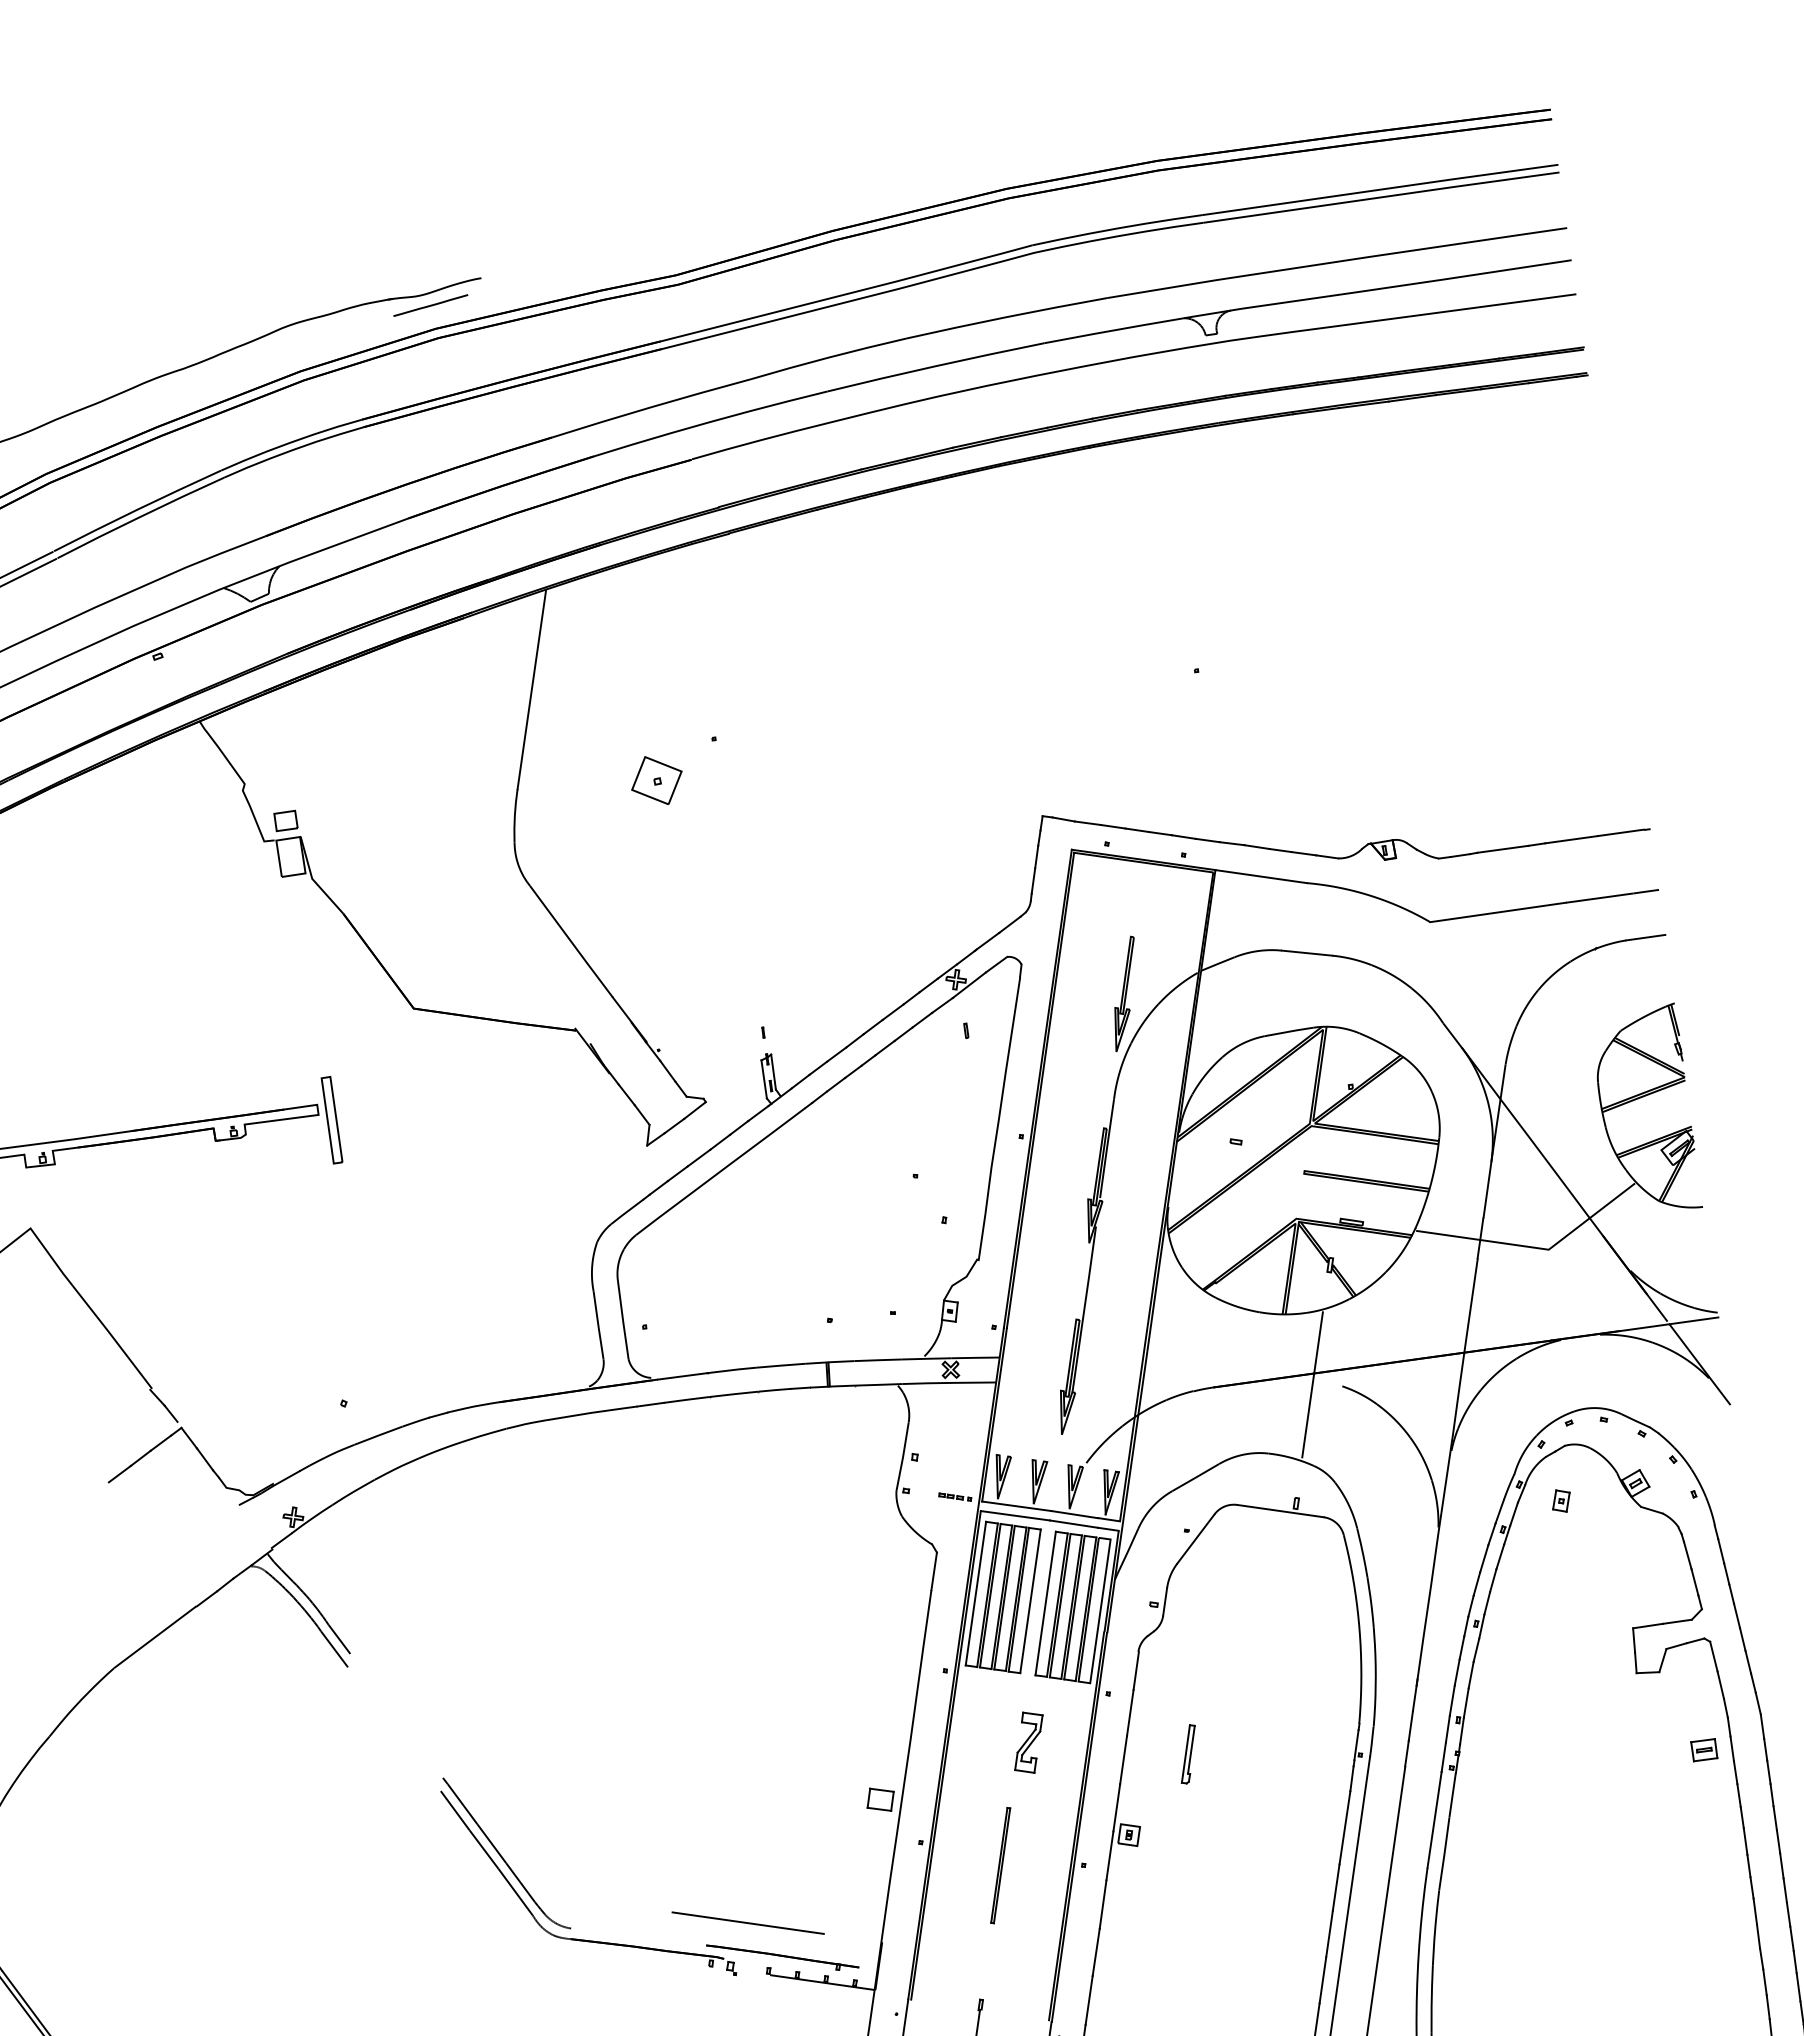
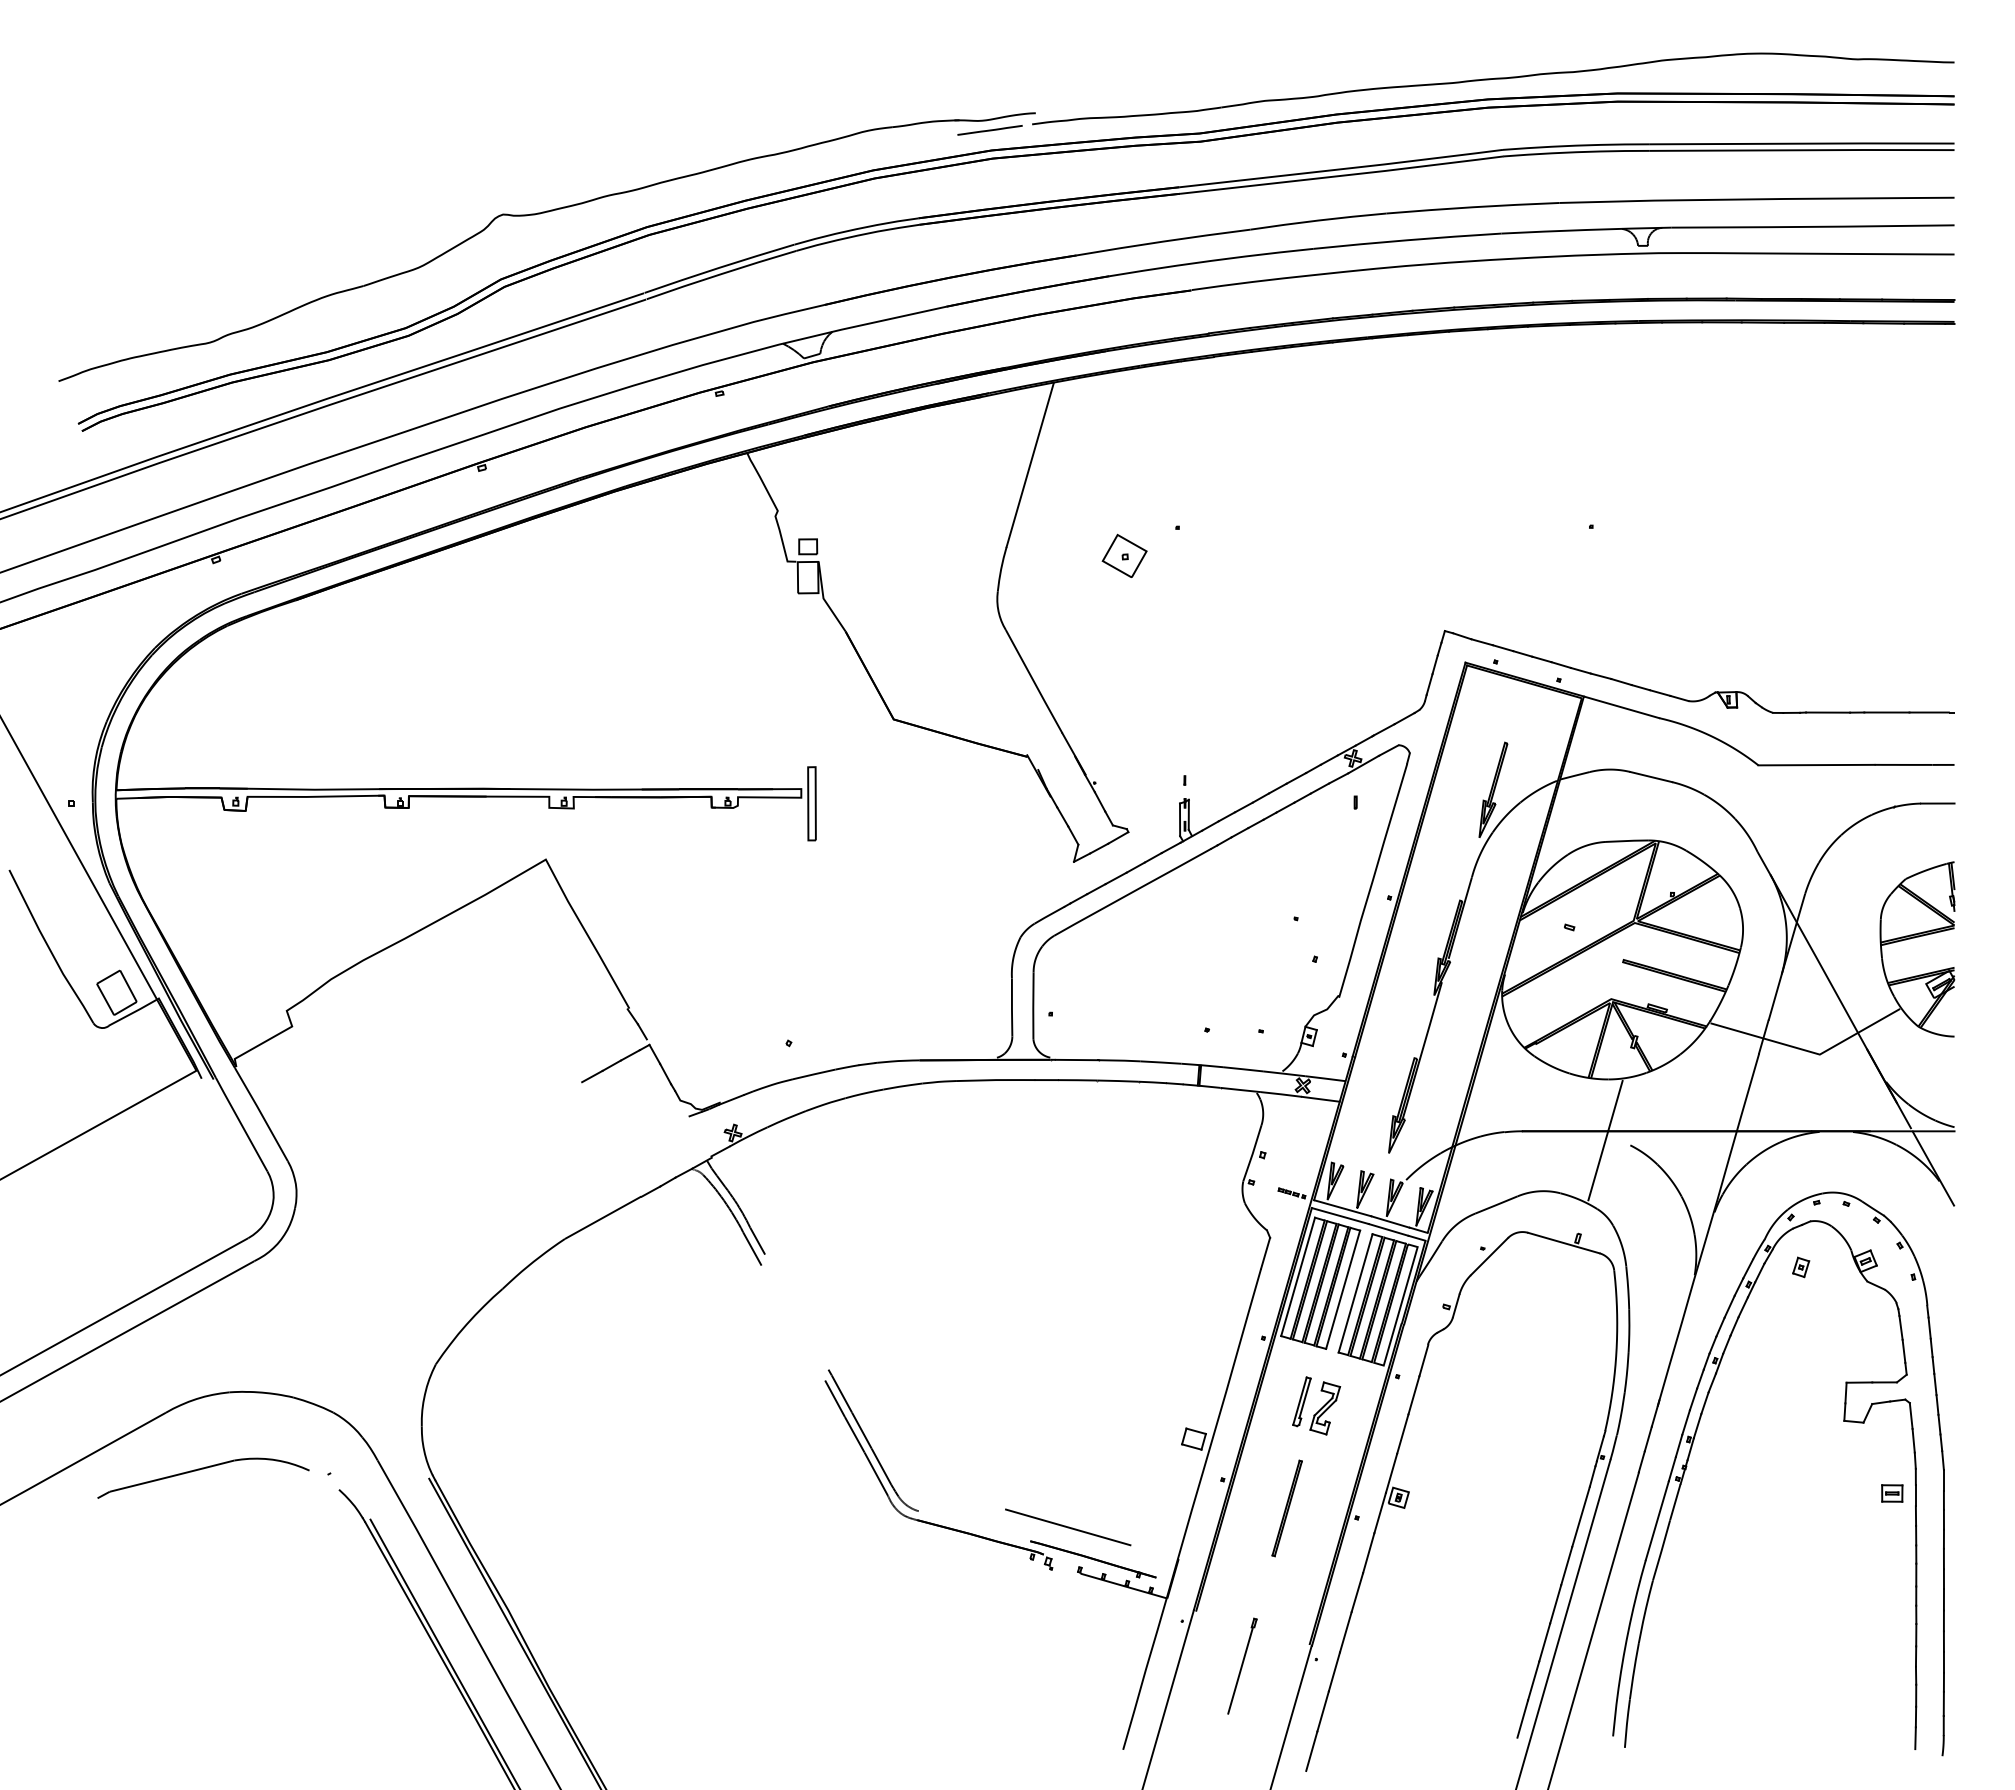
part: (1005, 166) -> (1489, 80), added
part: (1187, 1754) -> (1301, 1401), moved

